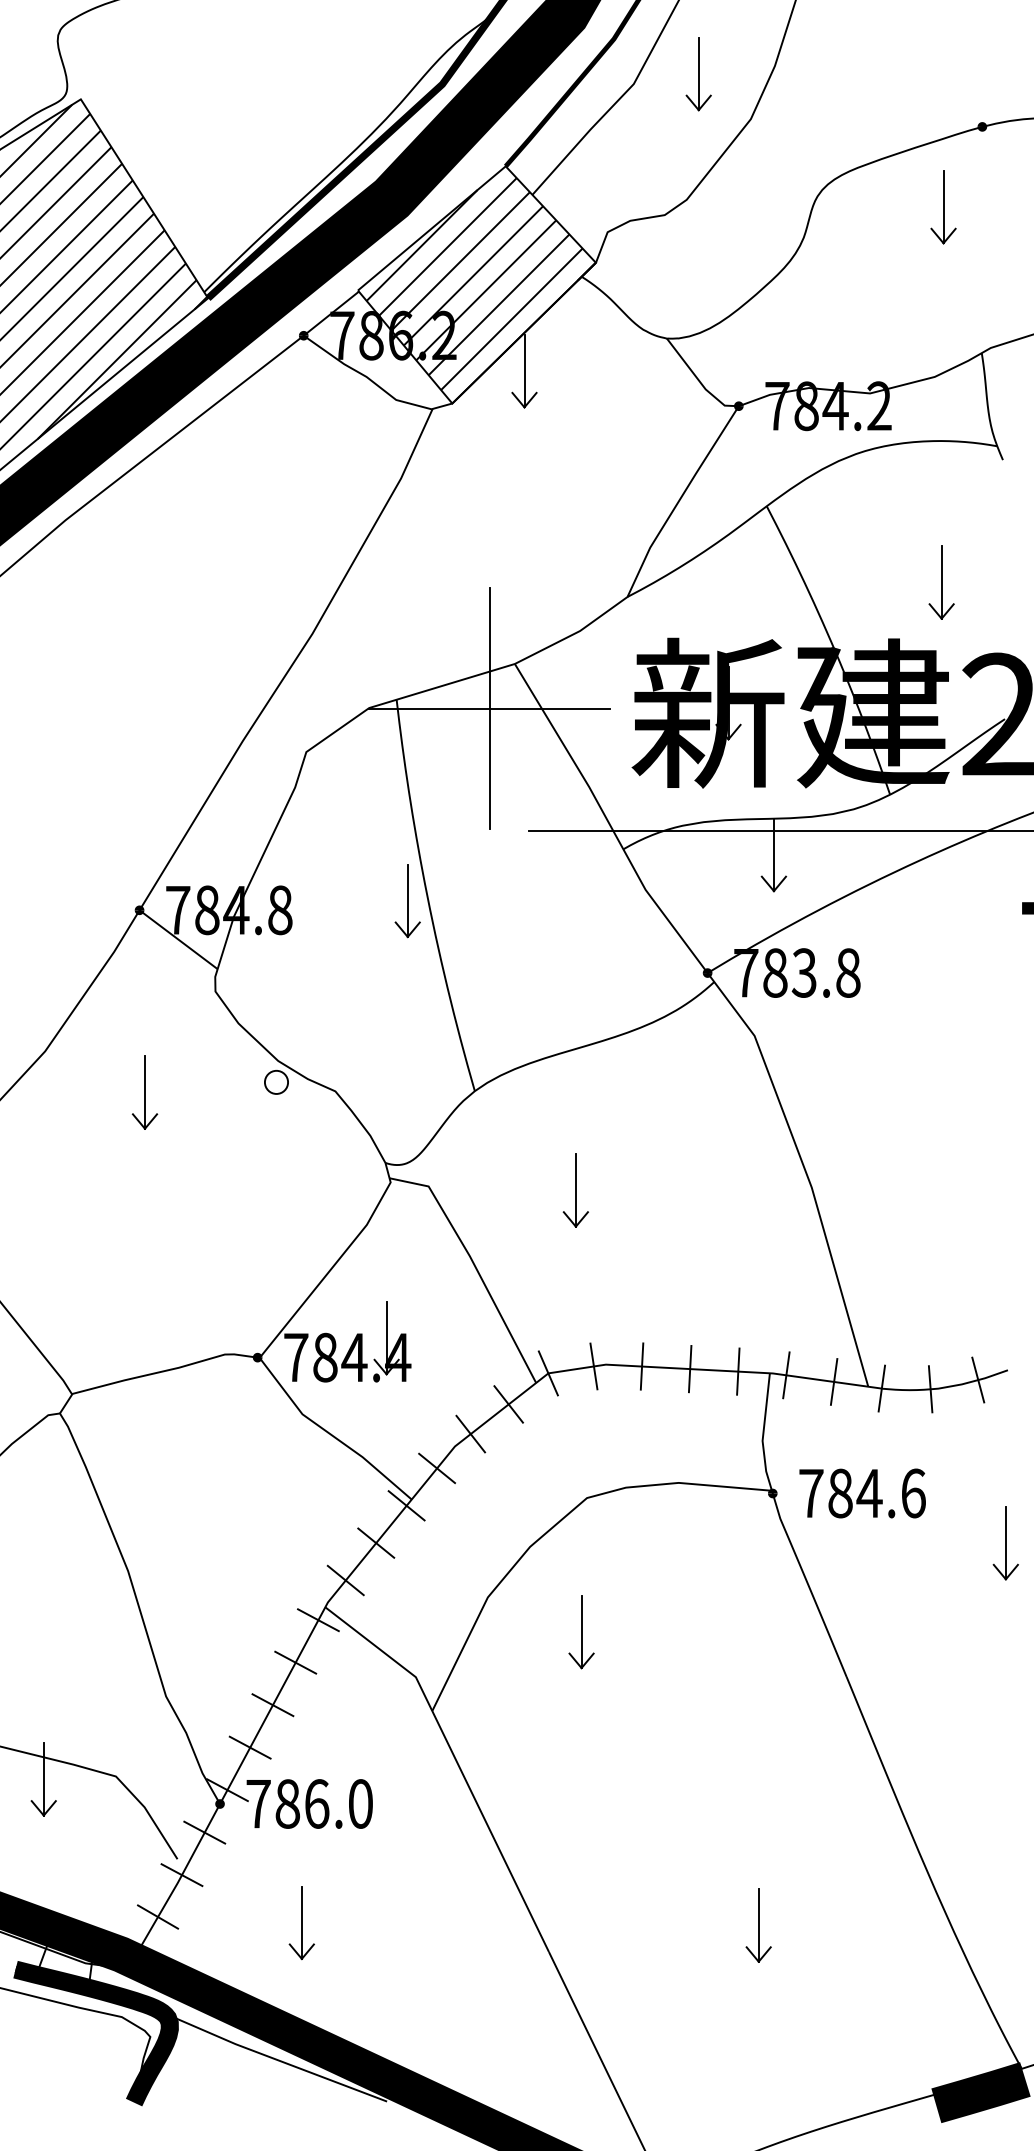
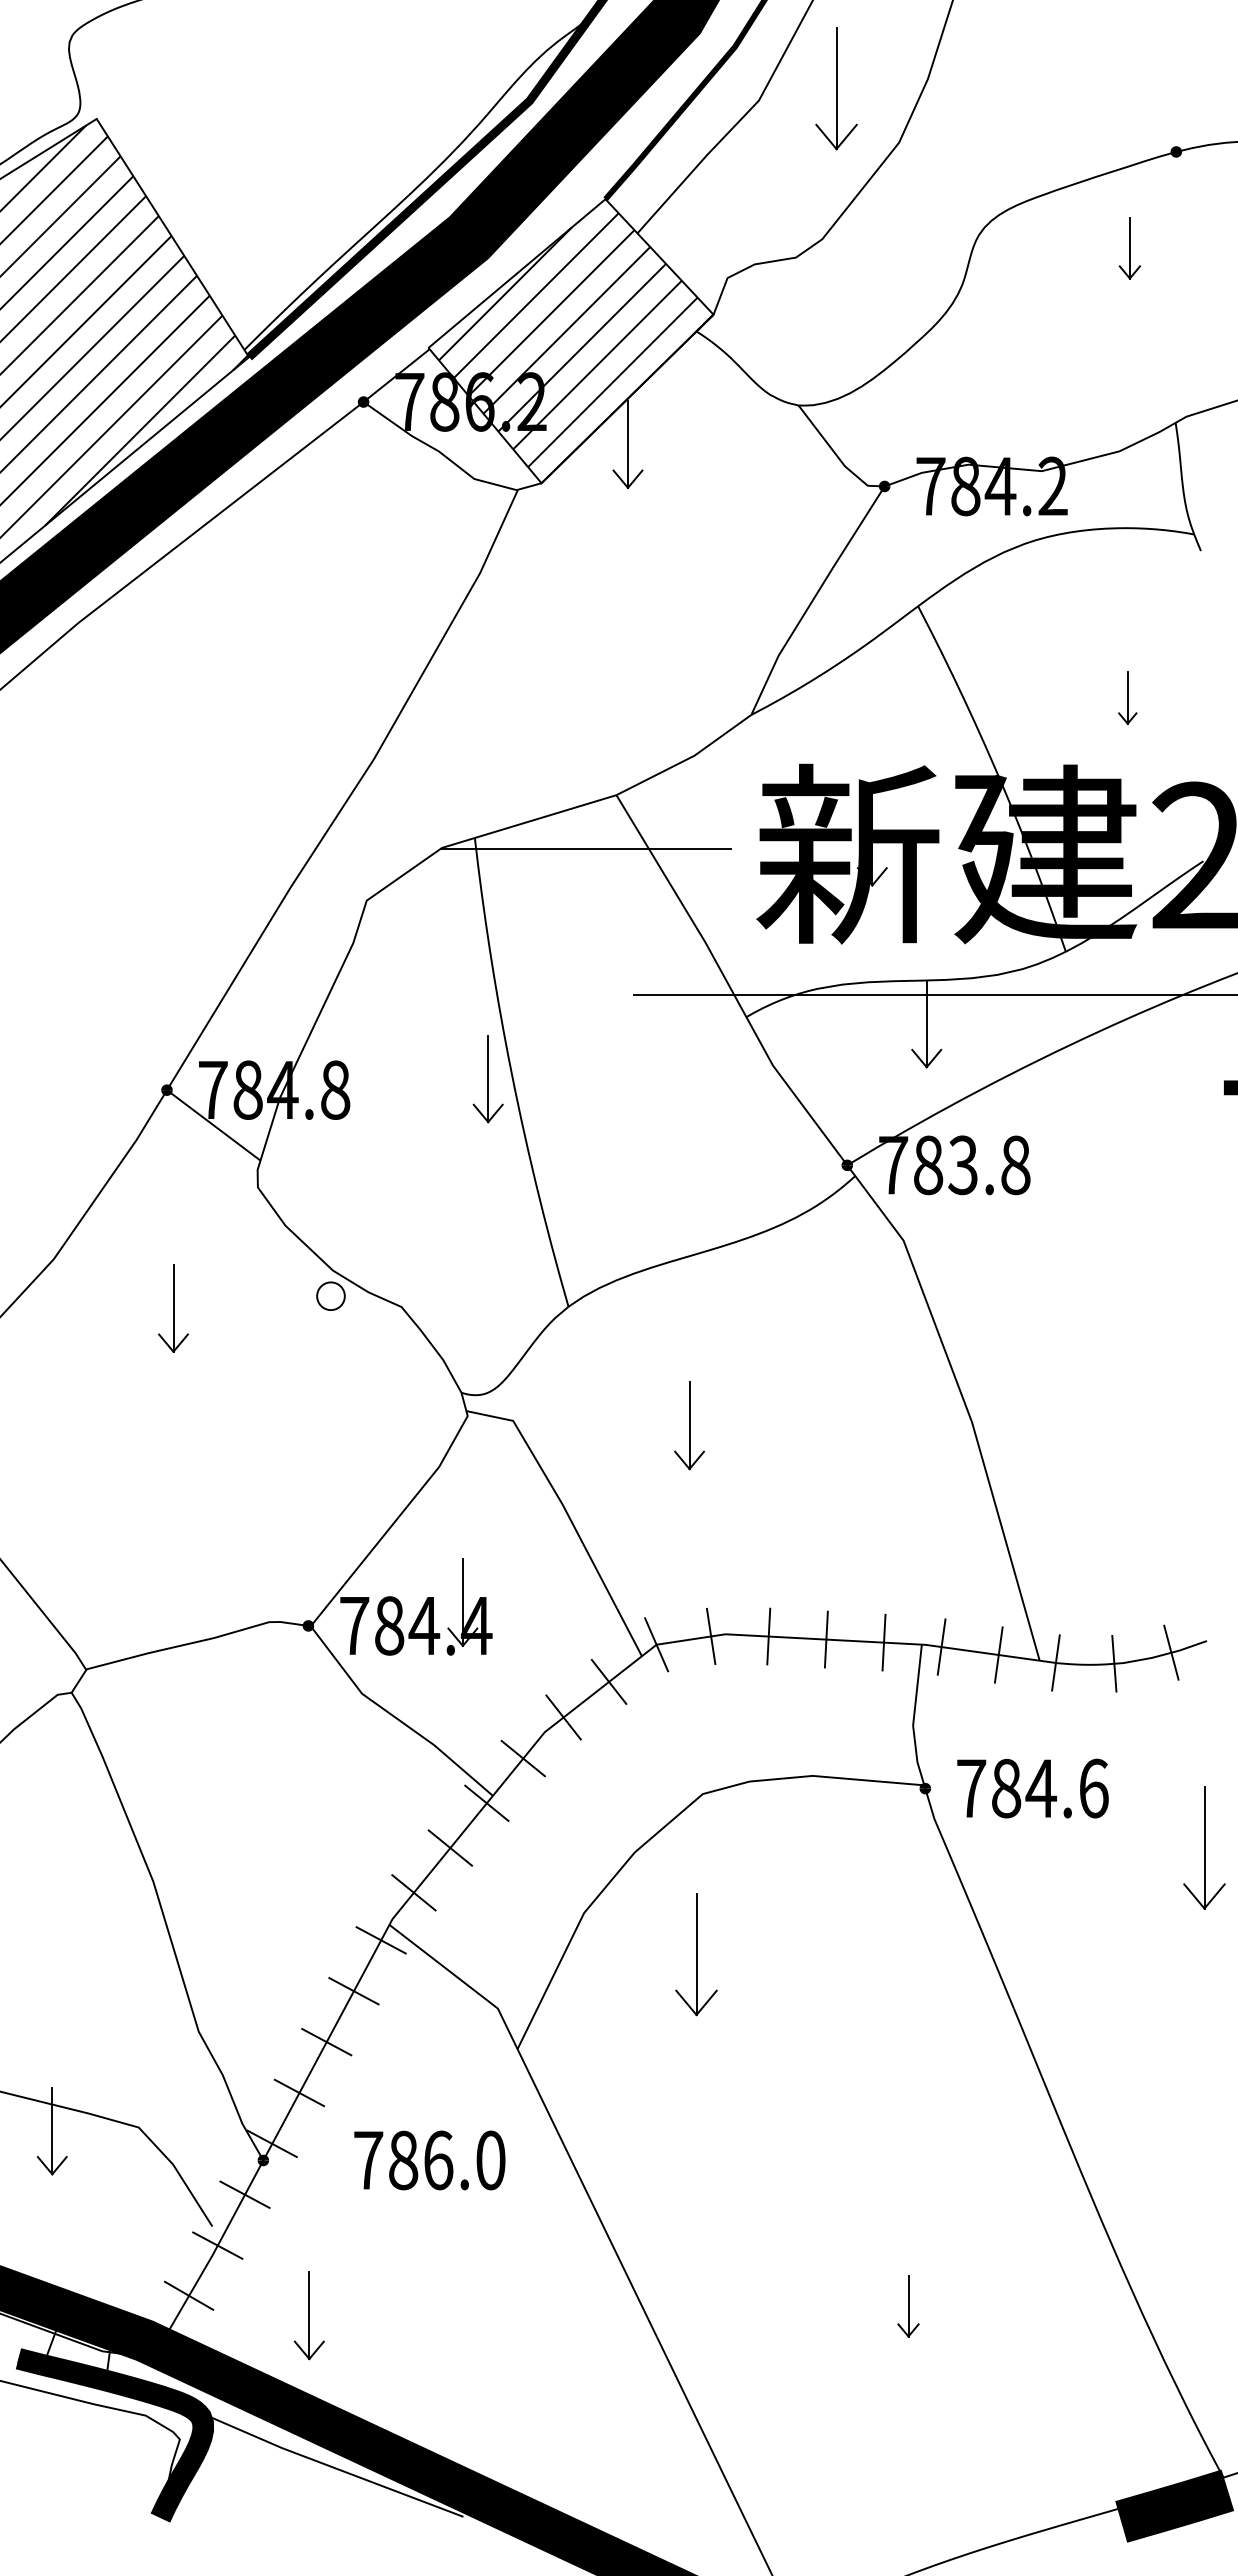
part: (698, 73) -> (836, 88), size x1.4
part: (943, 207) -> (1129, 248), size x0.7
part: (941, 582) -> (1127, 697), size x0.6
line: (489, 708) -> (586, 848), removed
part: (1005, 1543) -> (1204, 1848), size x1.4
part: (580, 1632) -> (695, 1954), size x1.4
text: (309, 1804) -> (429, 2160), moved
part: (301, 1922) -> (308, 2315), moved
part: (758, 1925) -> (908, 2306), size x0.7

